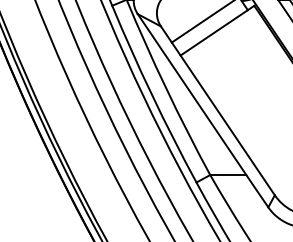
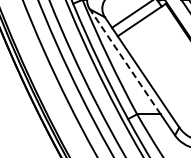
line: (190, 94) -> (124, 61), solid -> dashed

